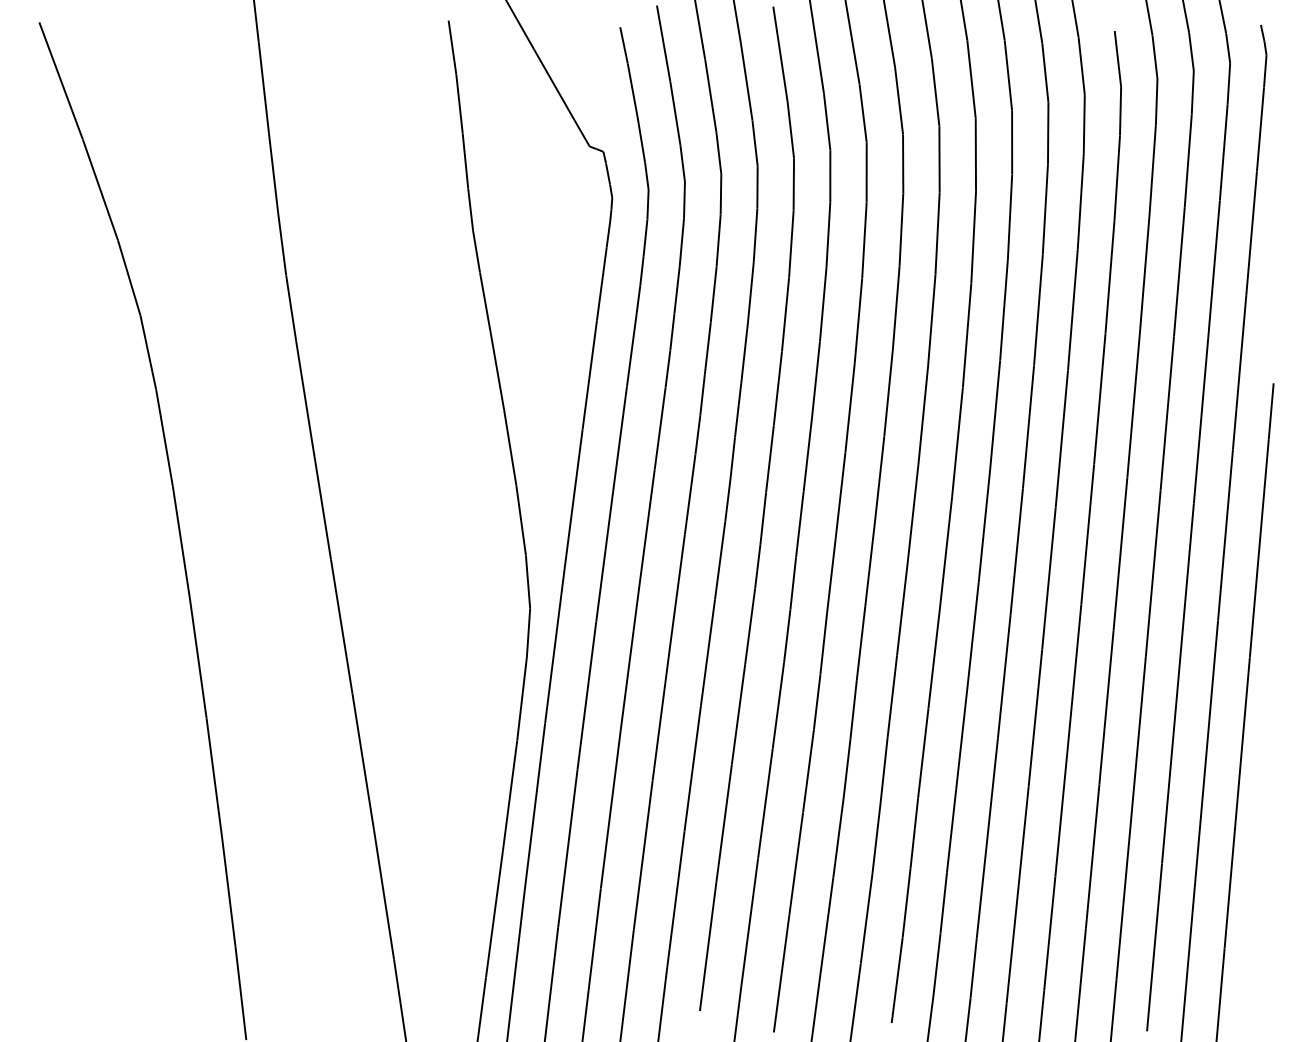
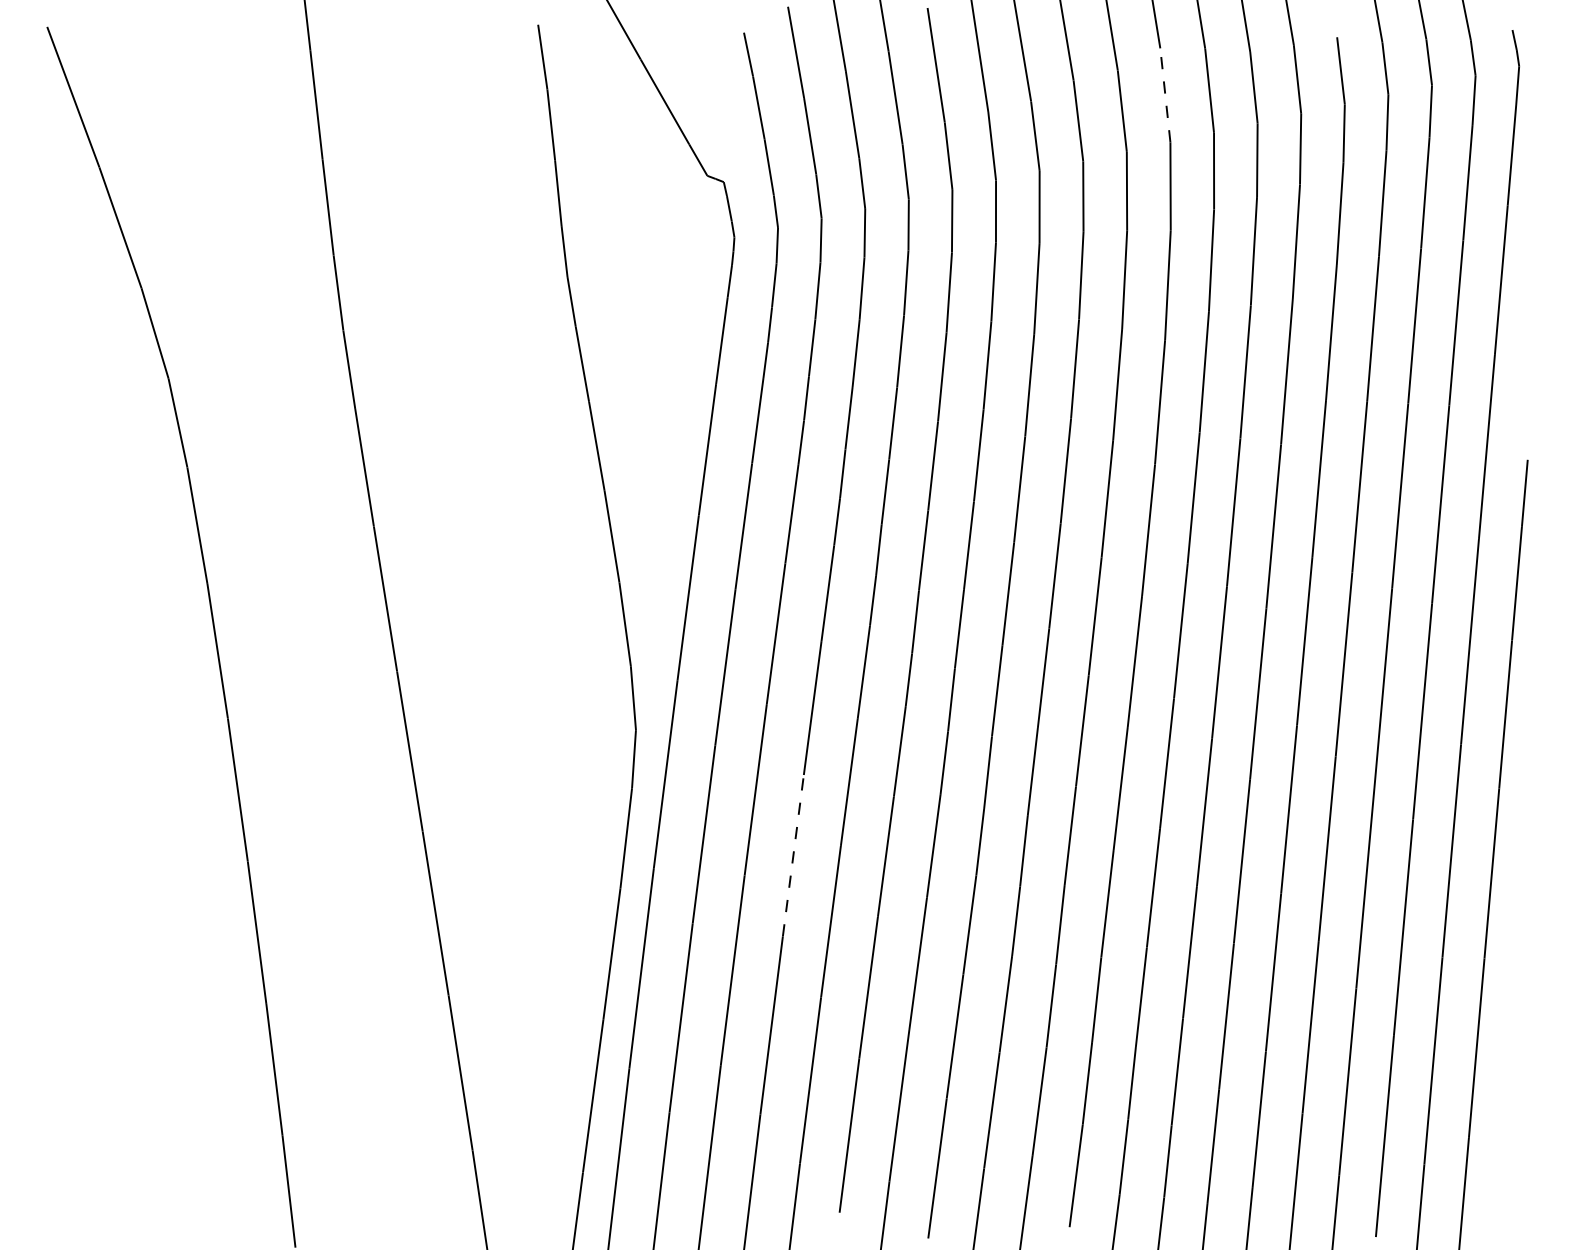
line: (971, 78) -> (1165, 94), solid -> dashed
line: (661, 713) -> (793, 855), solid -> dashed

